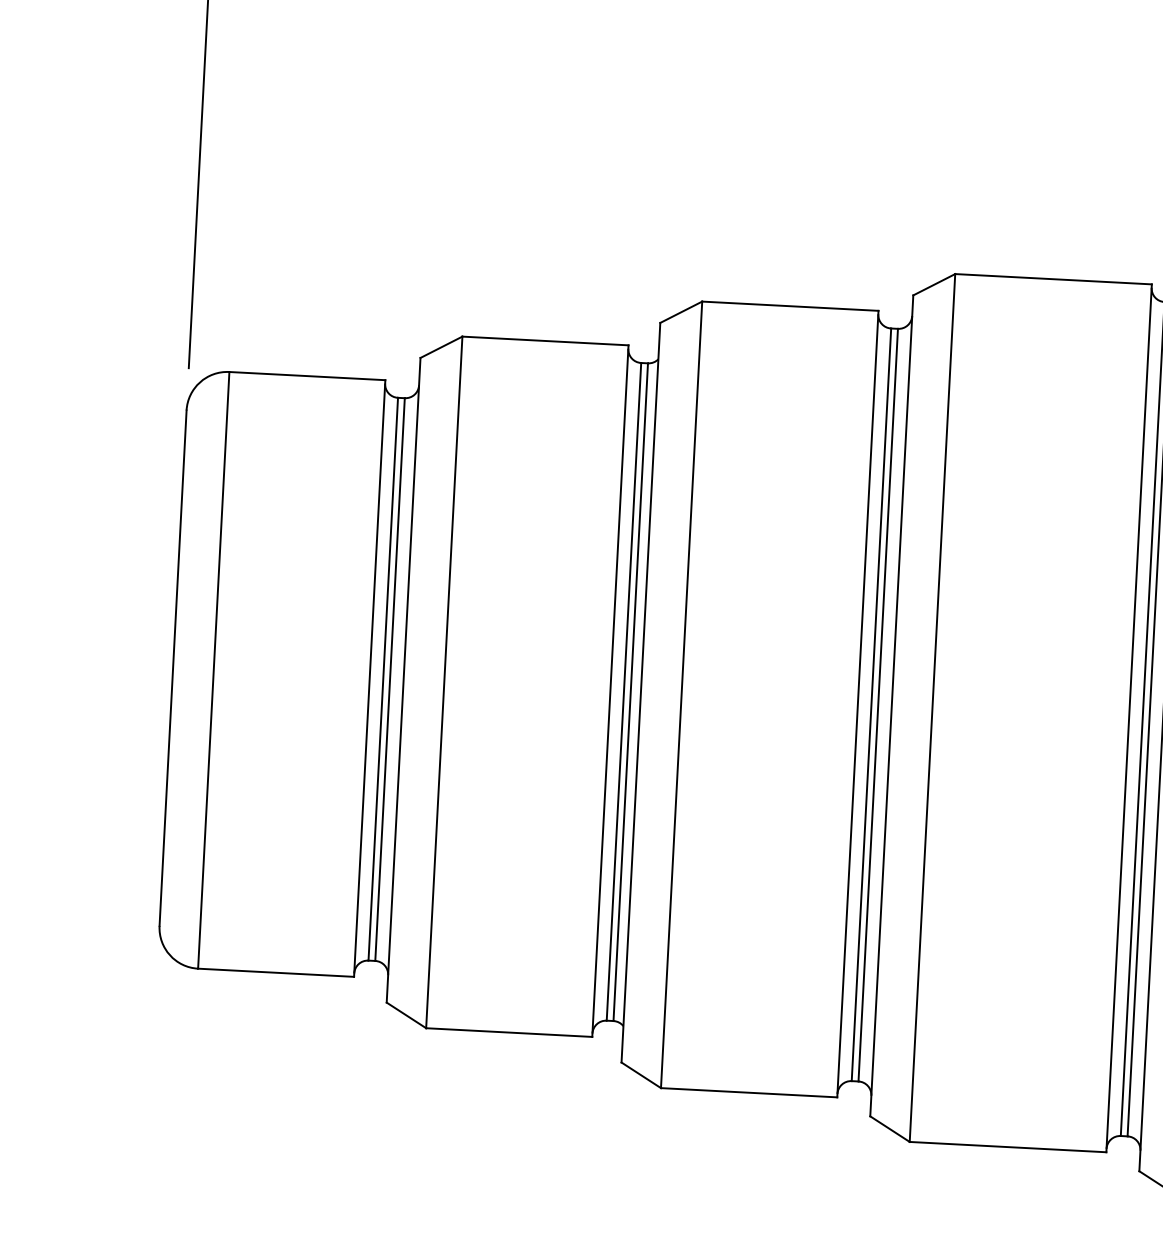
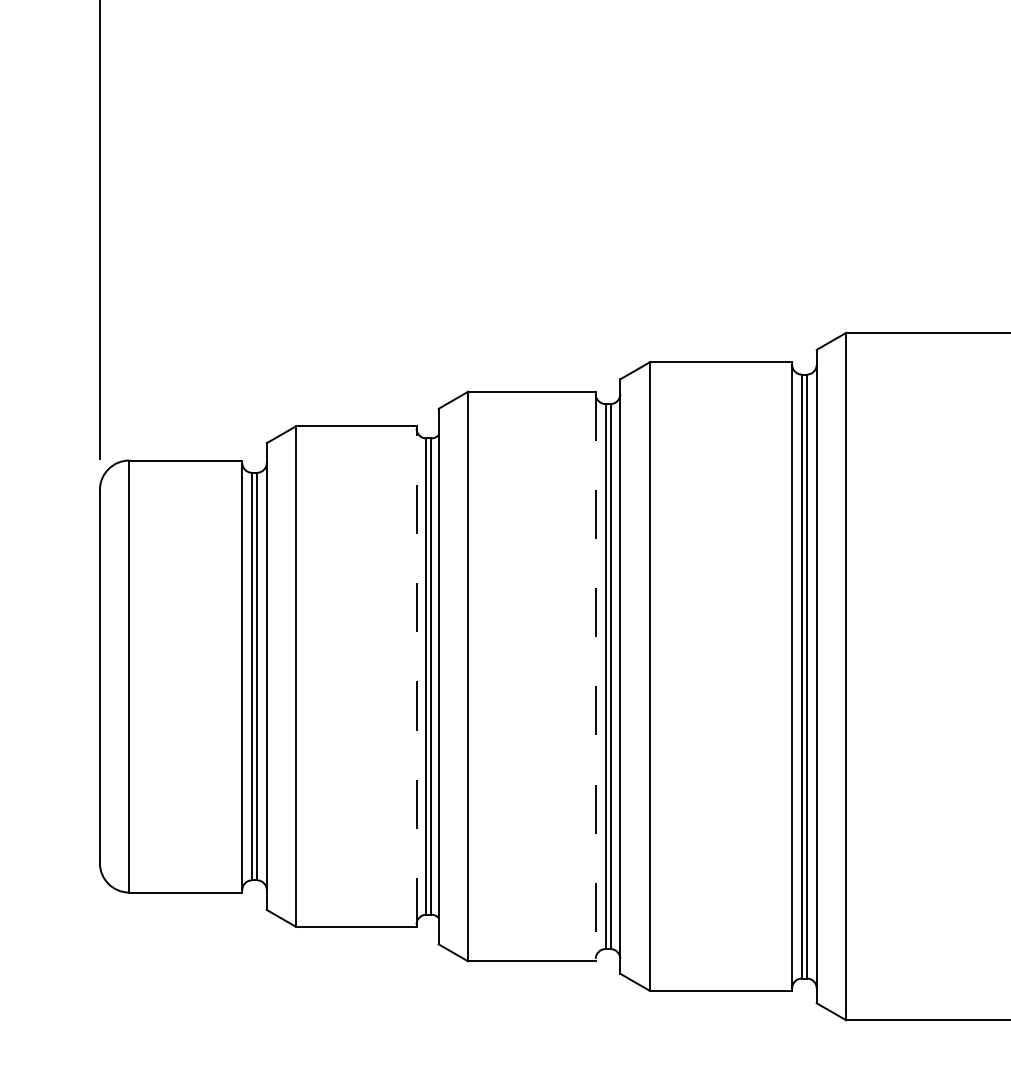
line: (610, 691) -> (416, 676), solid -> dashed
line: (857, 703) -> (595, 676), solid -> dashed

